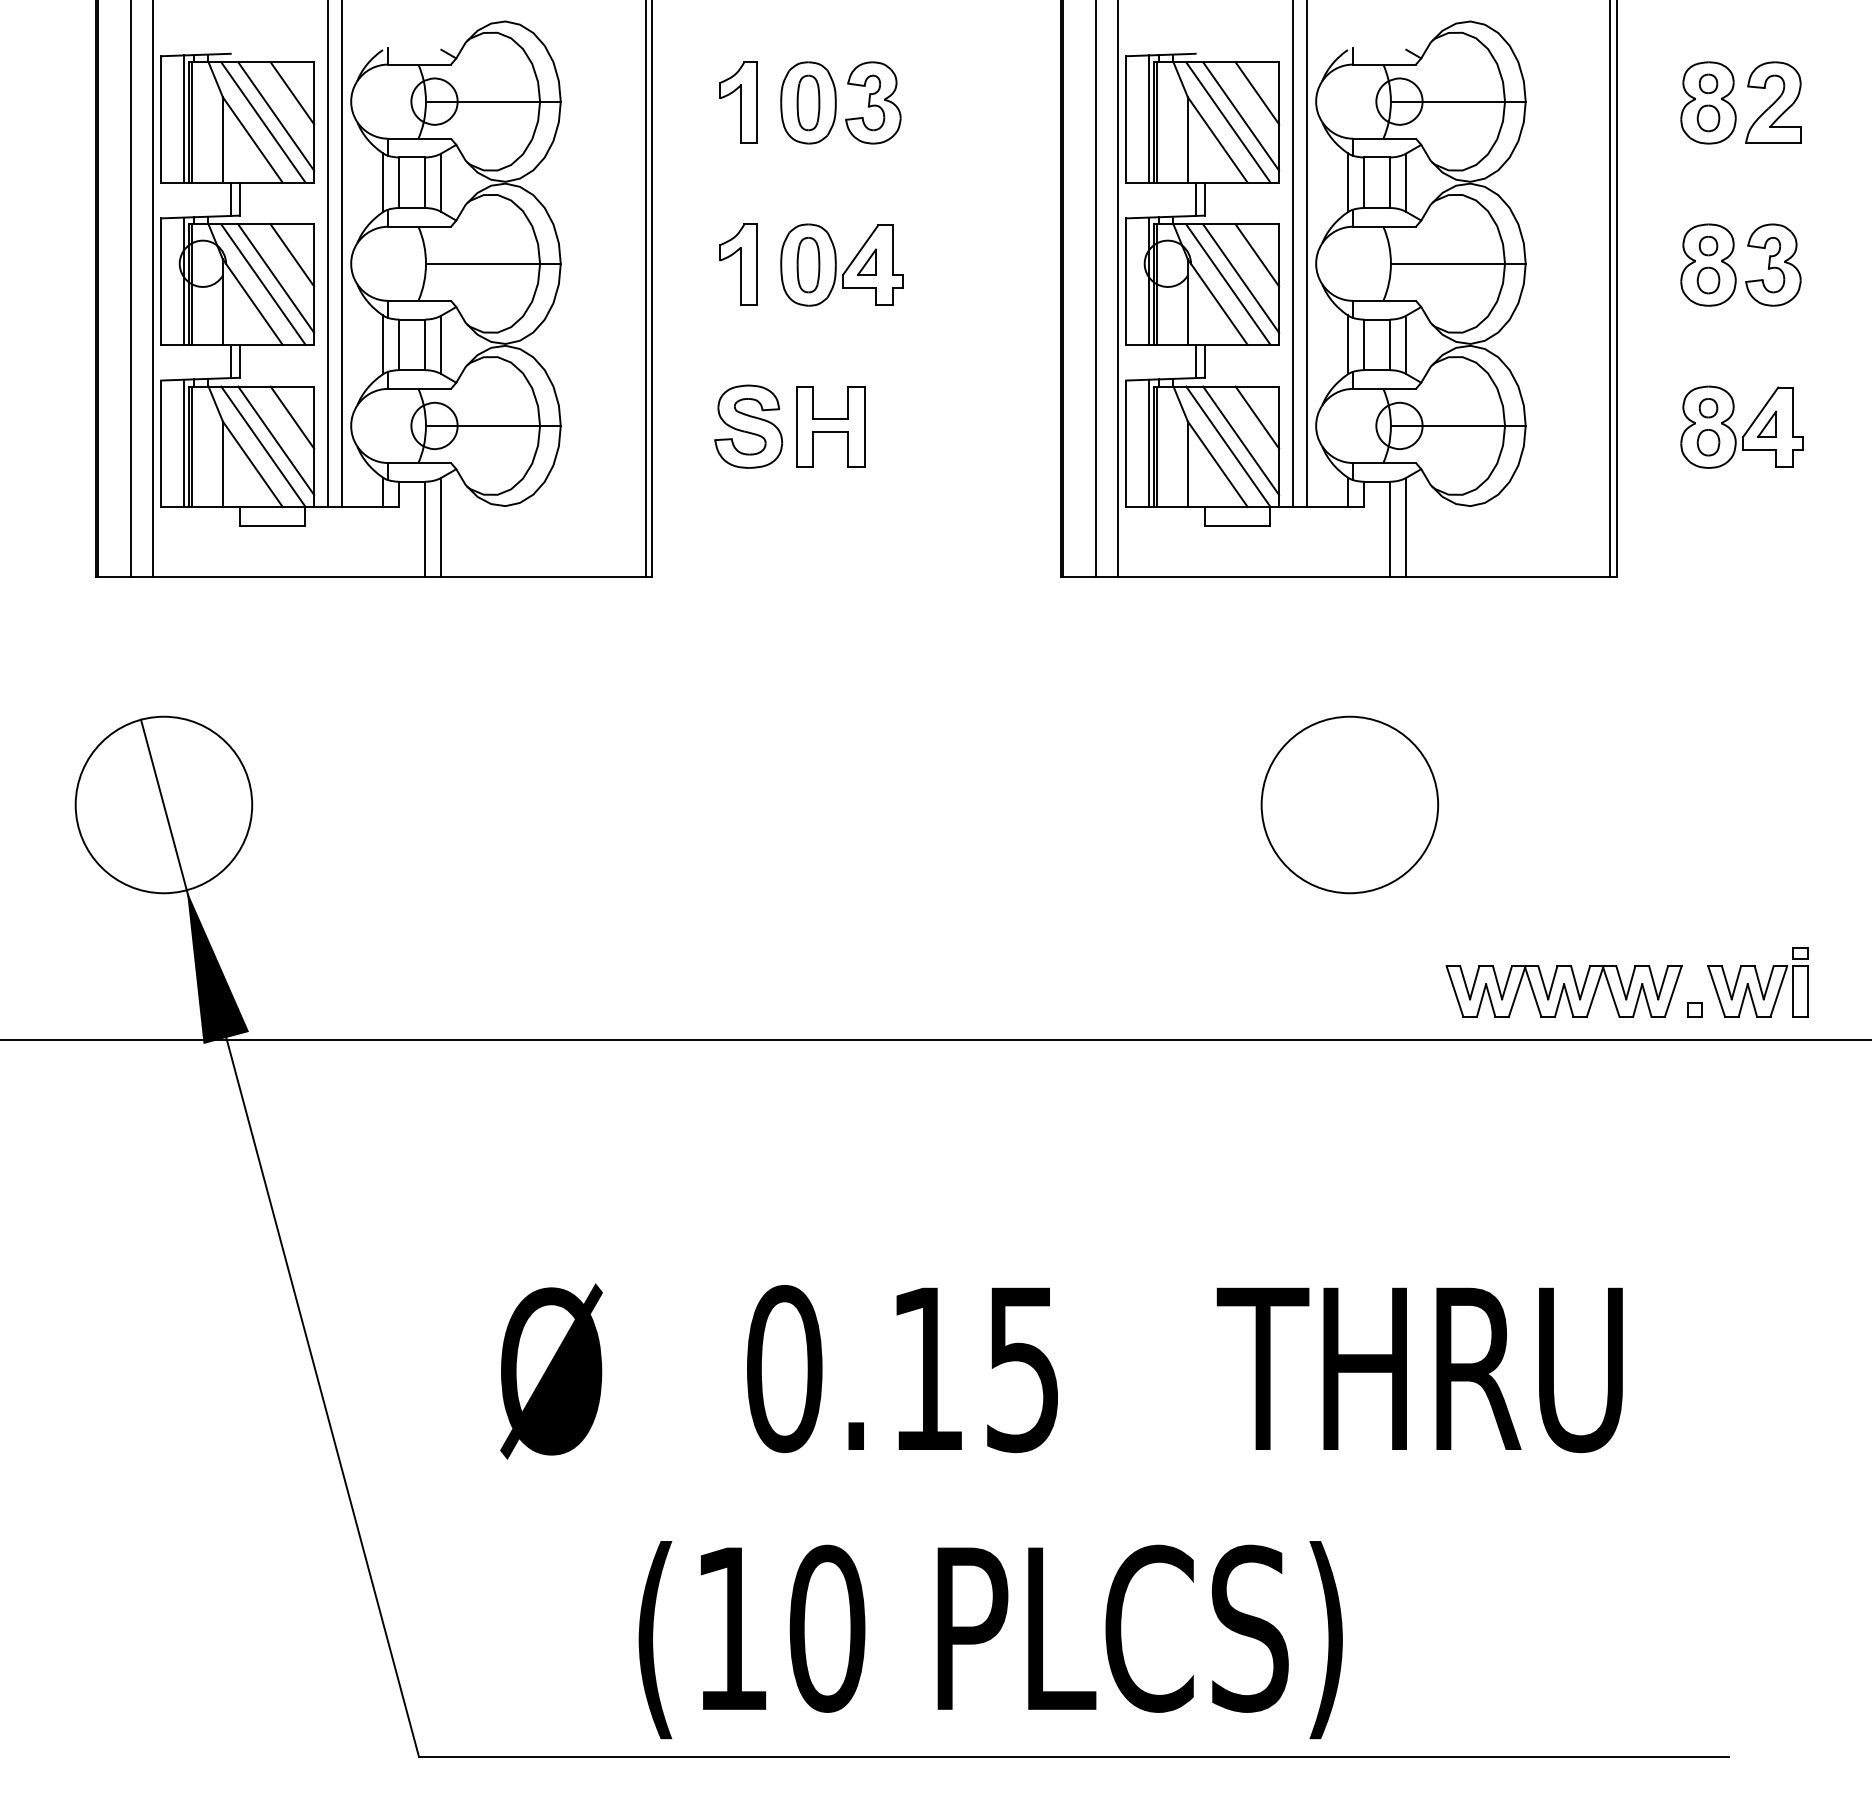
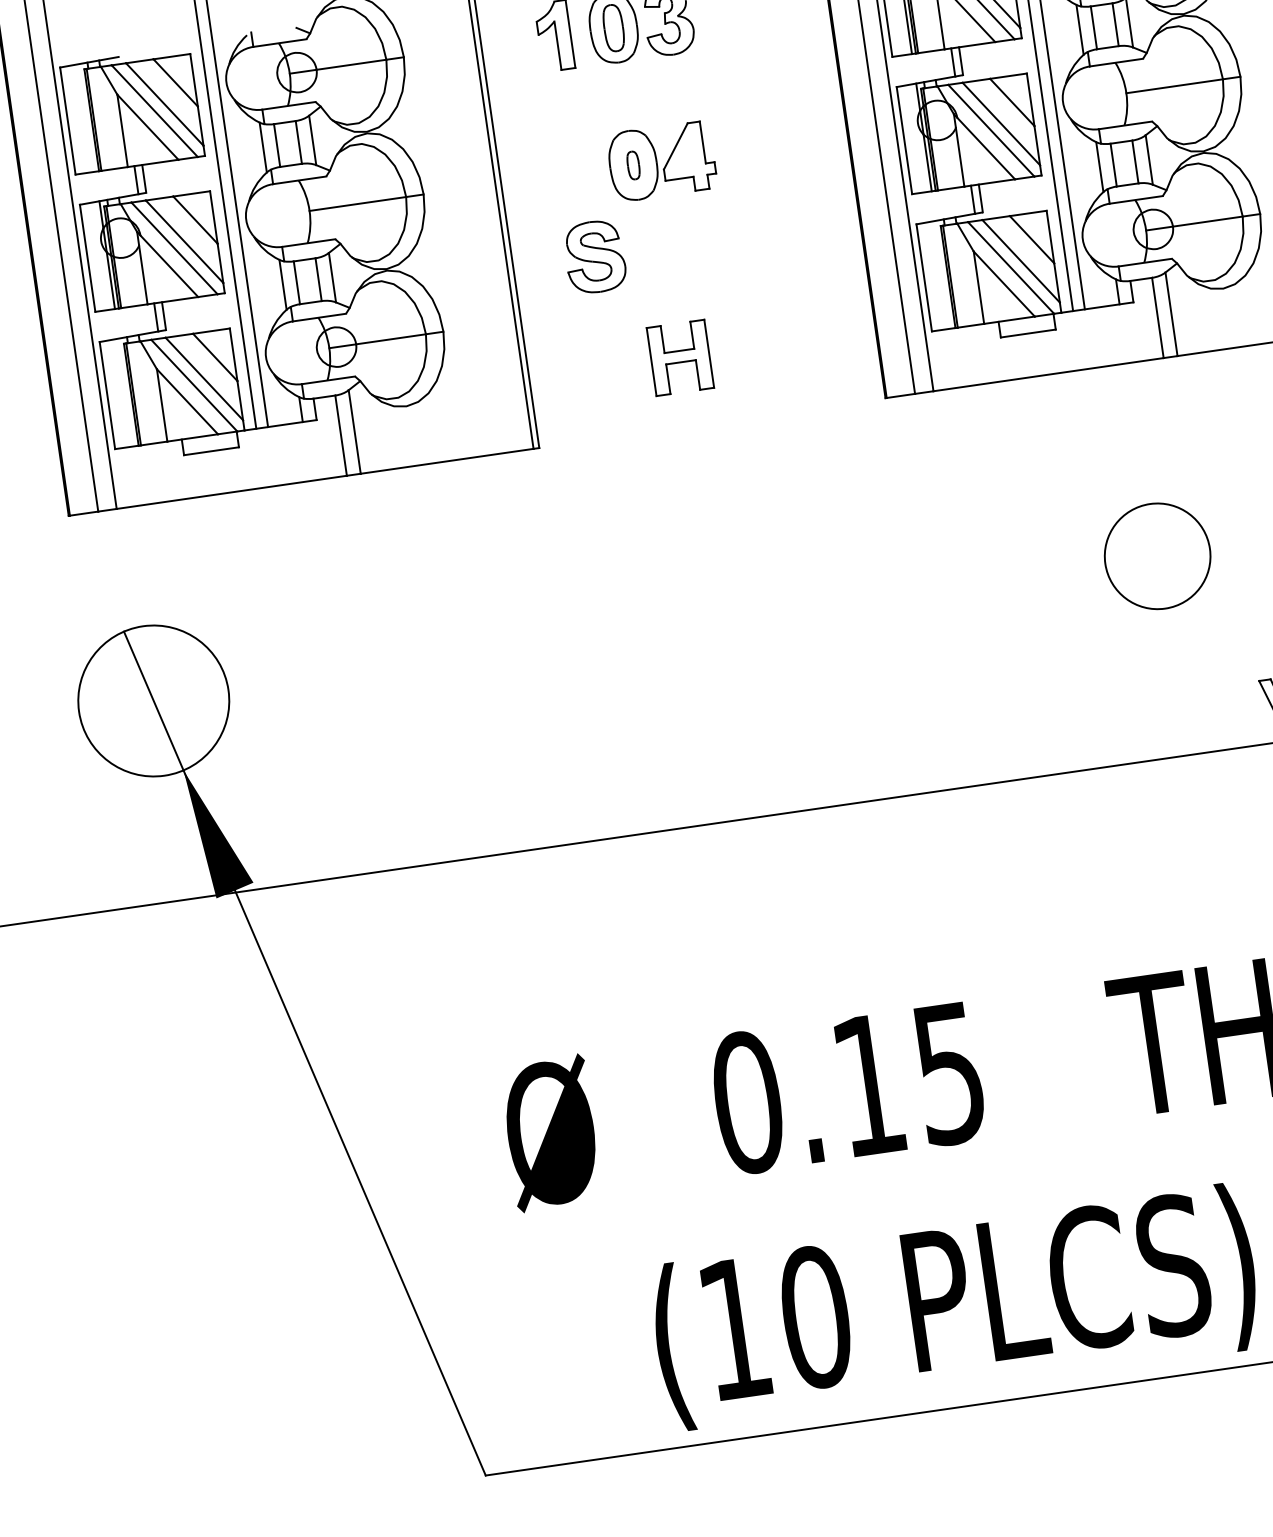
line: (184, 118) -> (87, 117), removed
part: (867, 261) -> (683, 155), removed
part: (738, 264) -> (574, 173), removed
part: (808, 265) -> (633, 165), size x0.6
part: (748, 426) -> (594, 256), moved
part: (830, 426) -> (680, 357), moved
line: (184, 443) -> (127, 392), removed
line: (1149, 443) -> (943, 274), removed
circle: (1349, 804) -> (1157, 555), size x0.7

